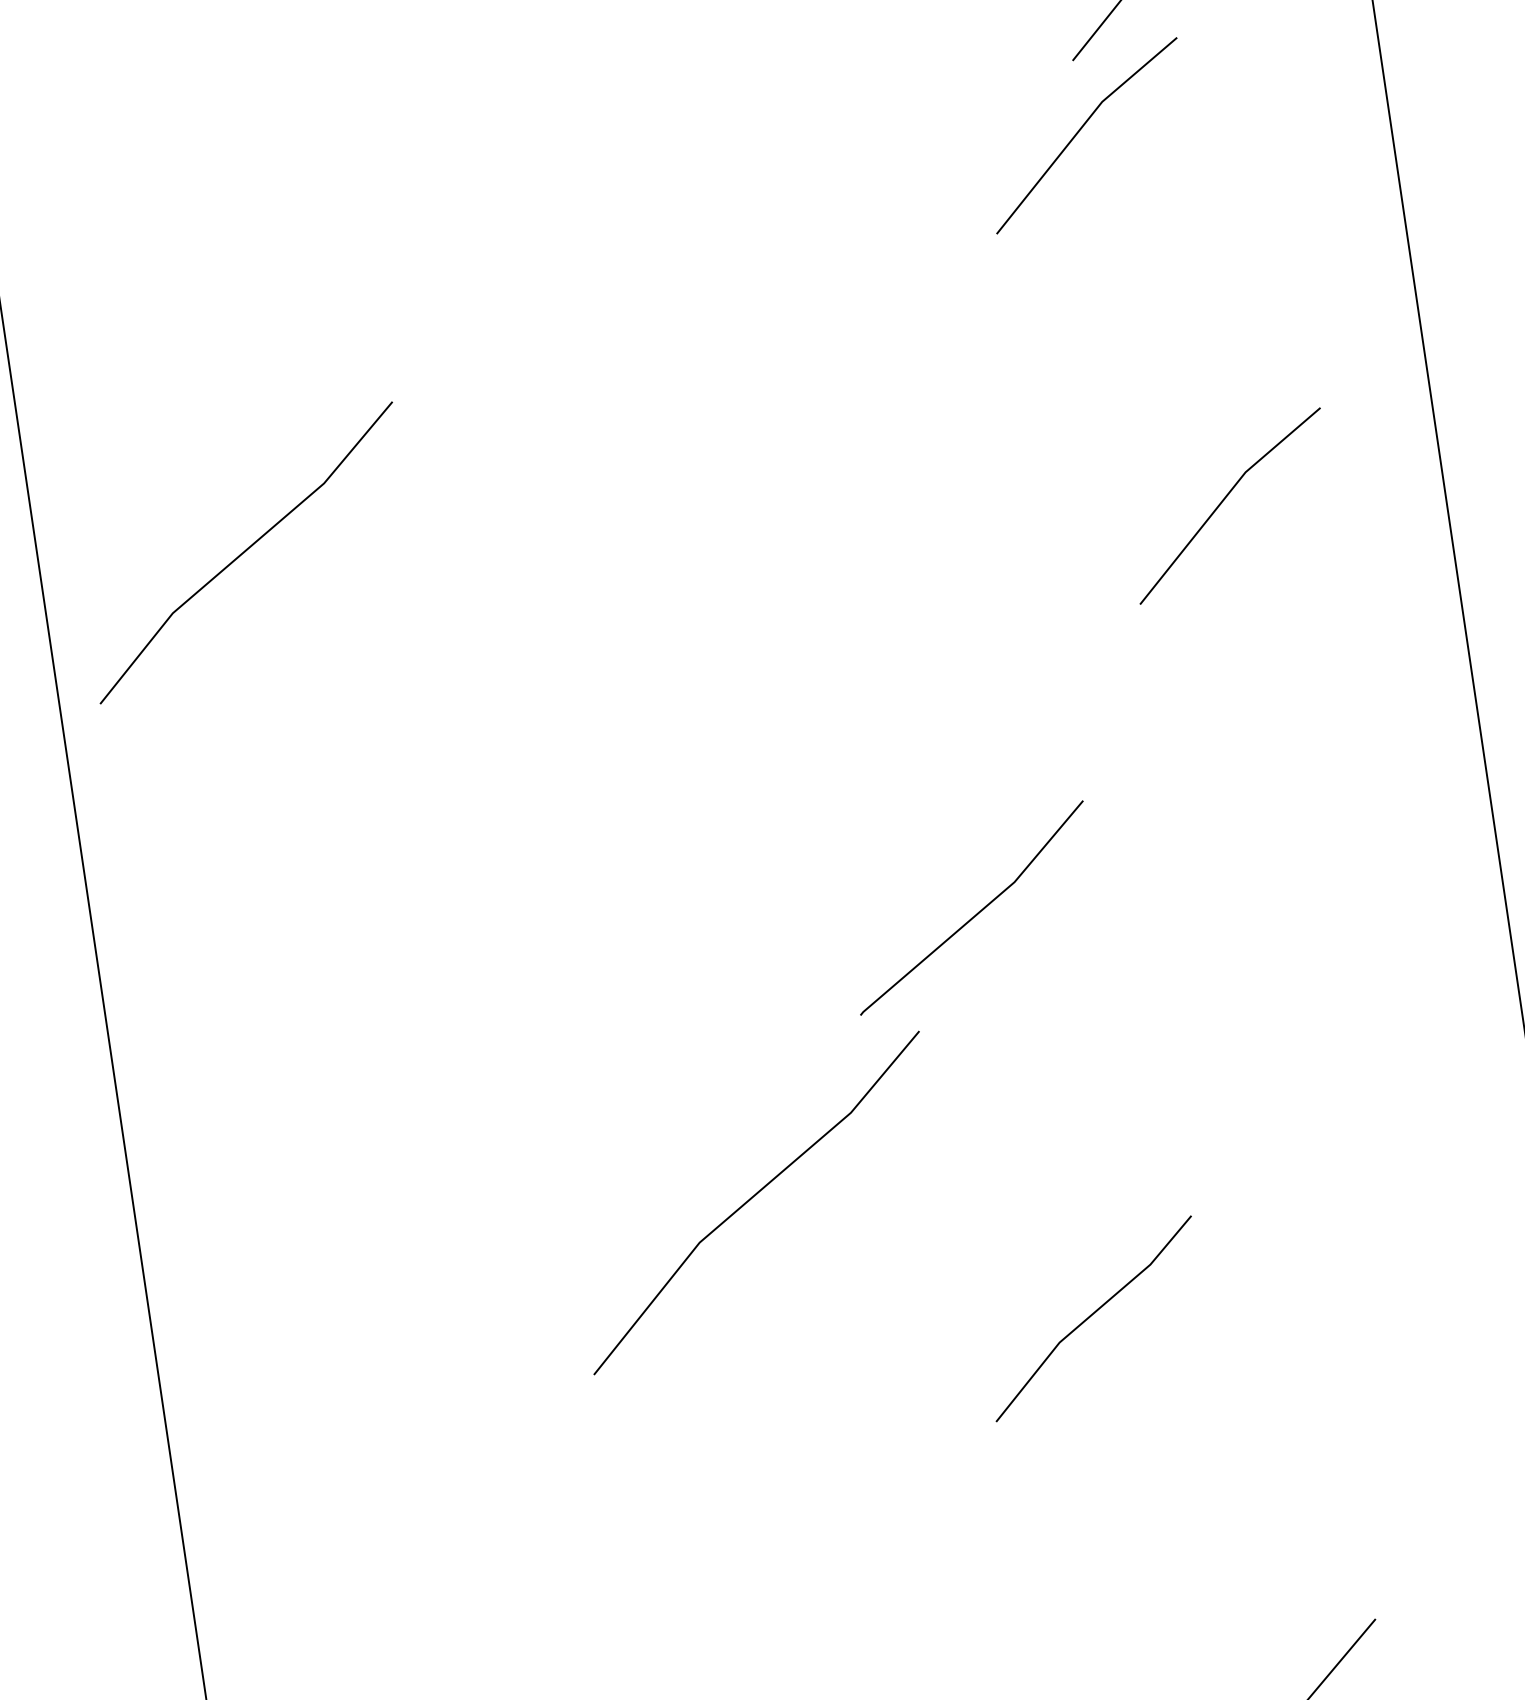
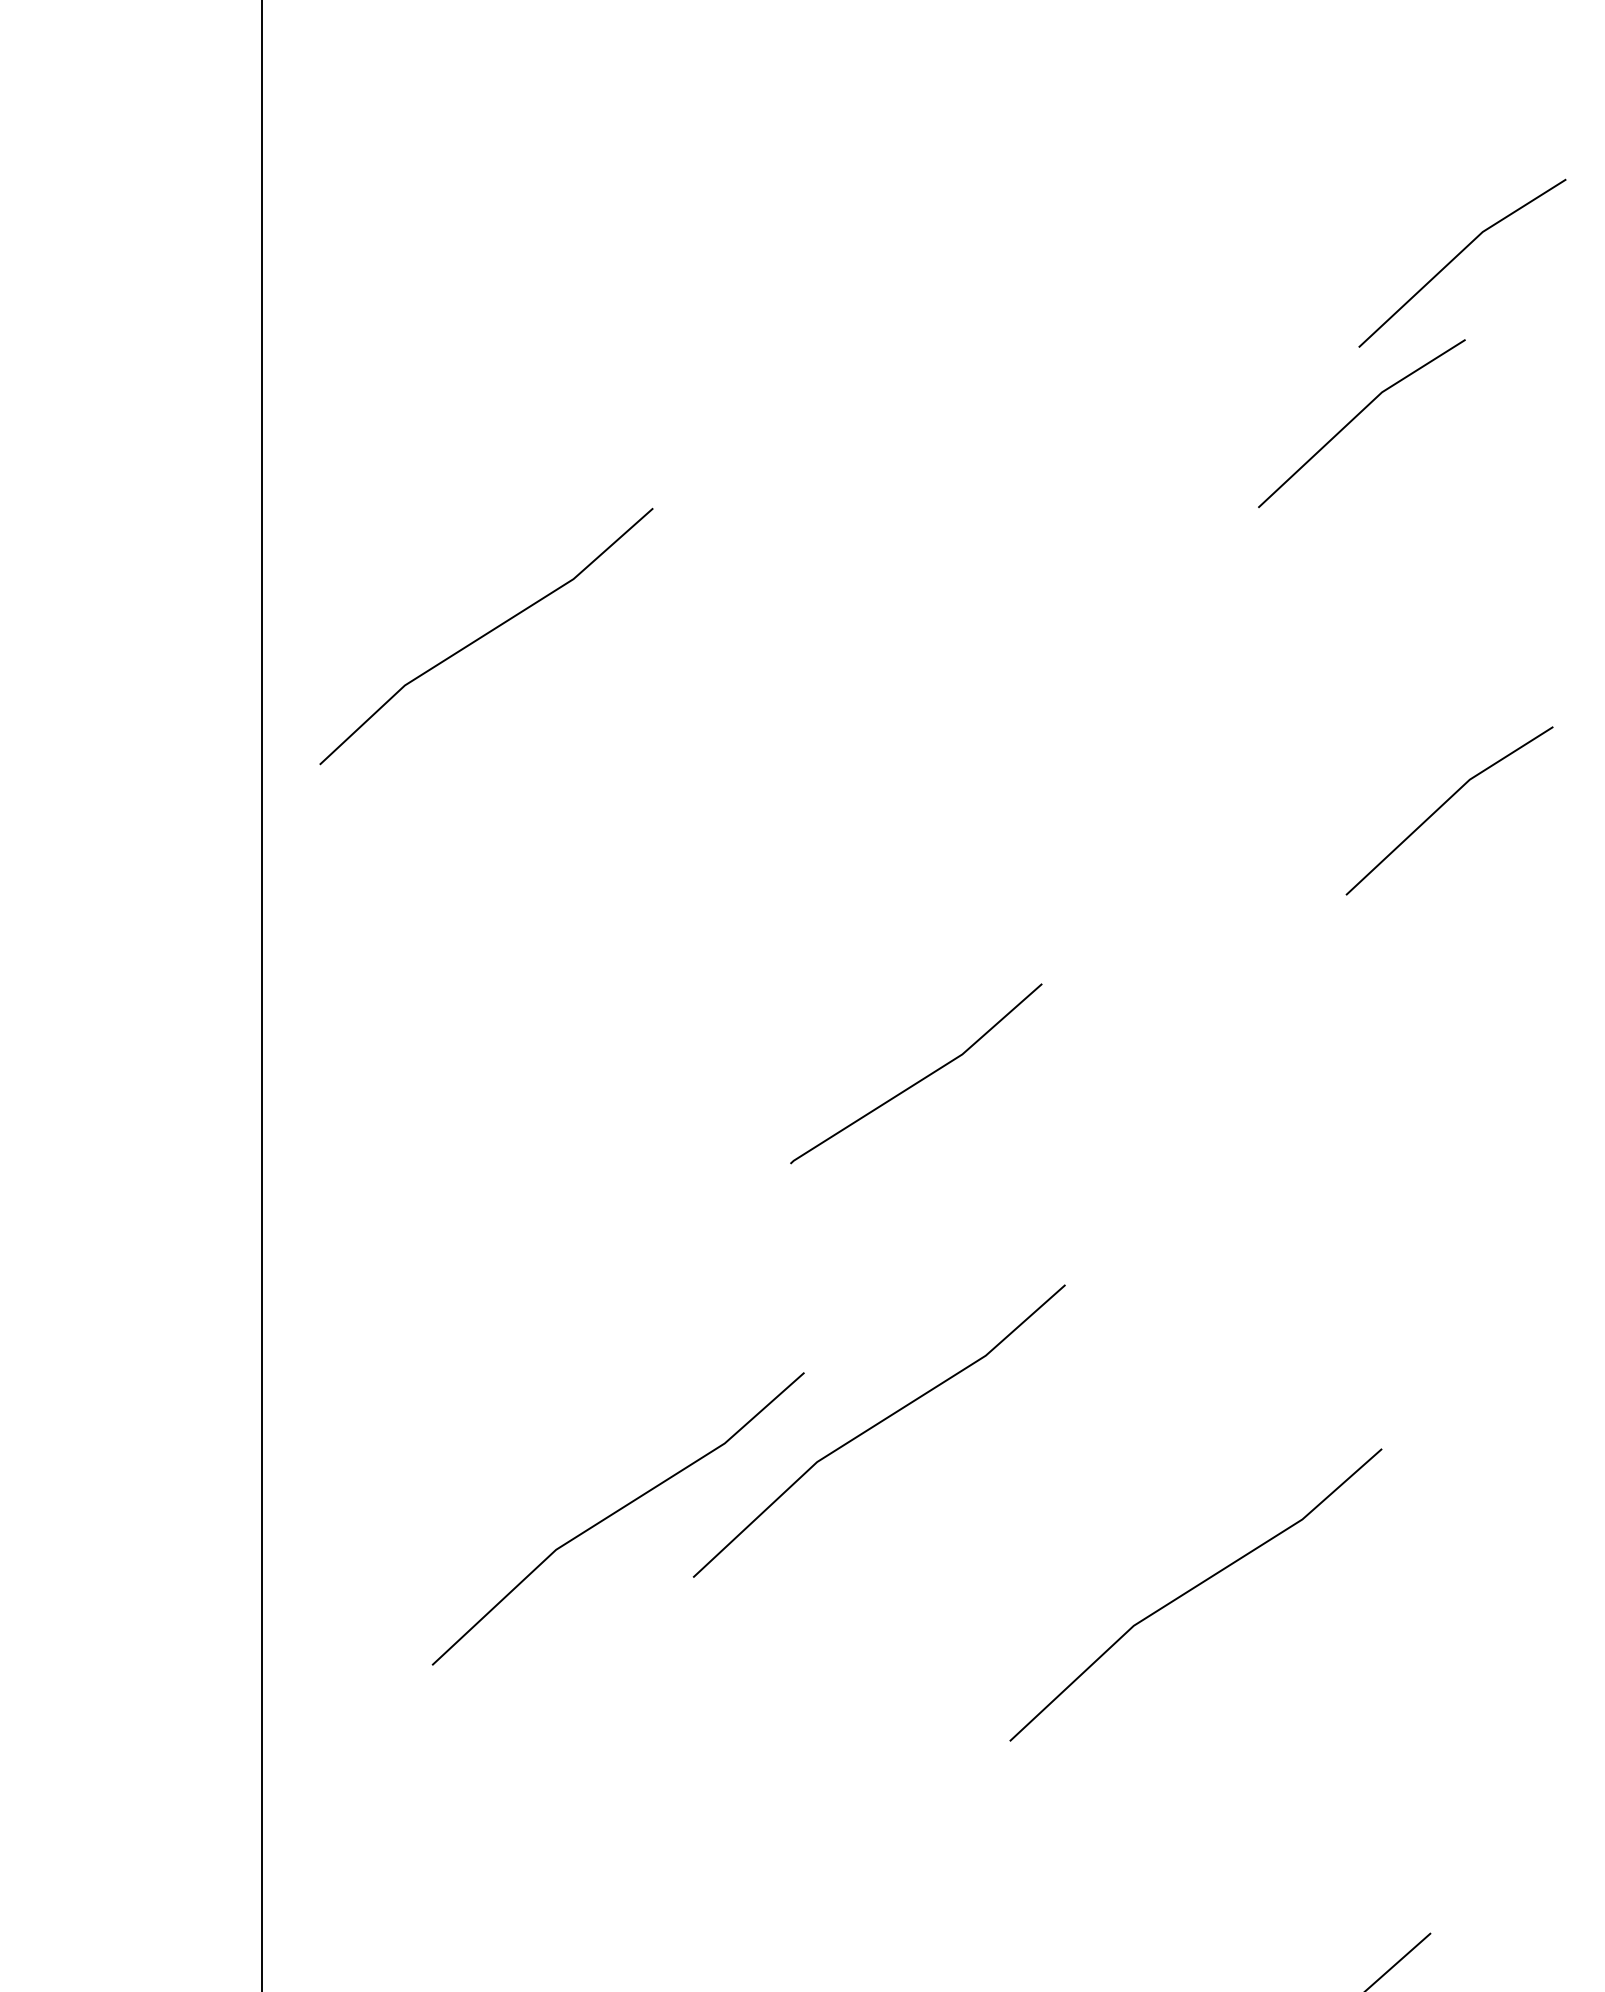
part: (246, 552) -> (486, 636), moved
part: (976, 913) -> (920, 1079), moved
part: (1093, 1318) -> (1195, 1594), size x1.67
part: (510, 1327) -> (617, 1518), added

